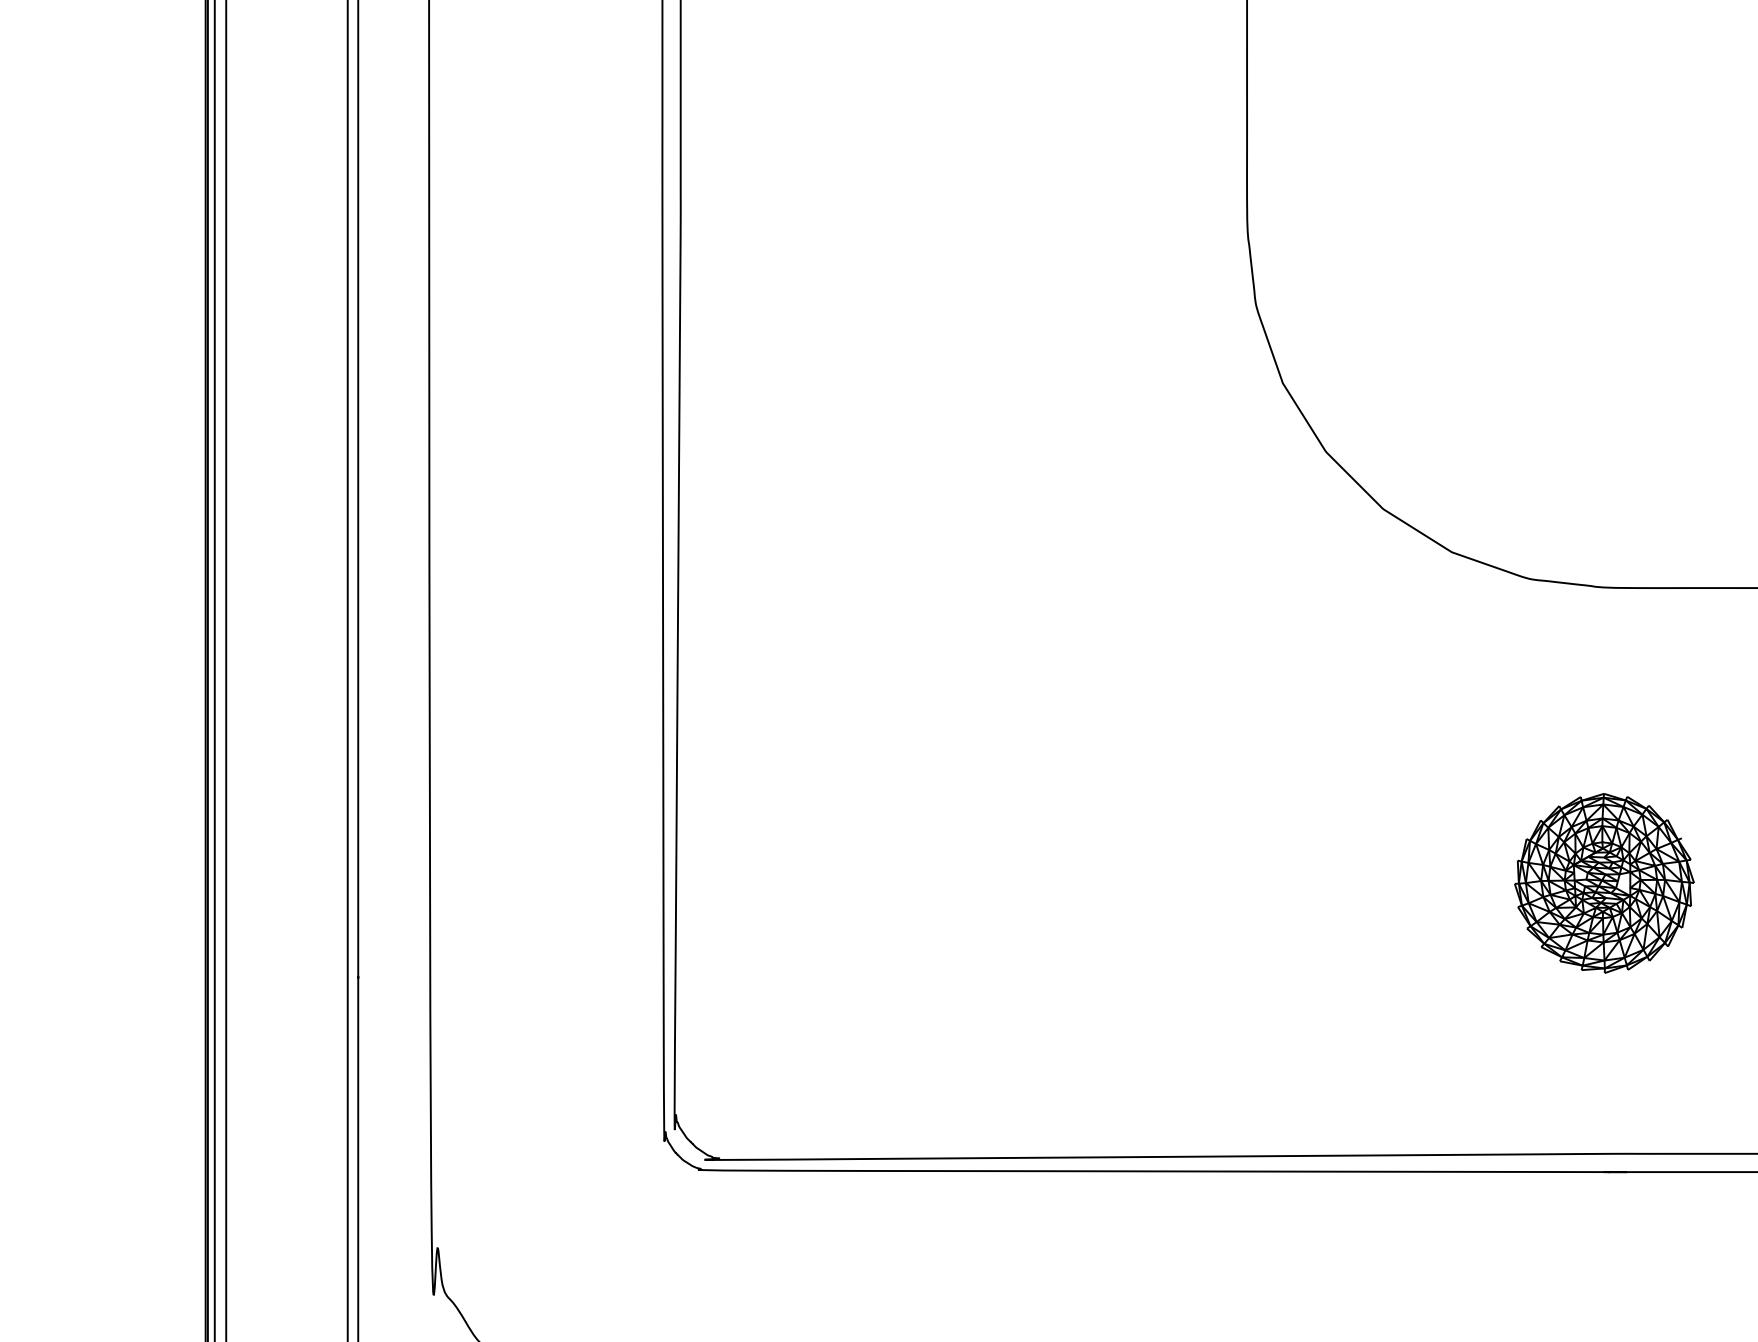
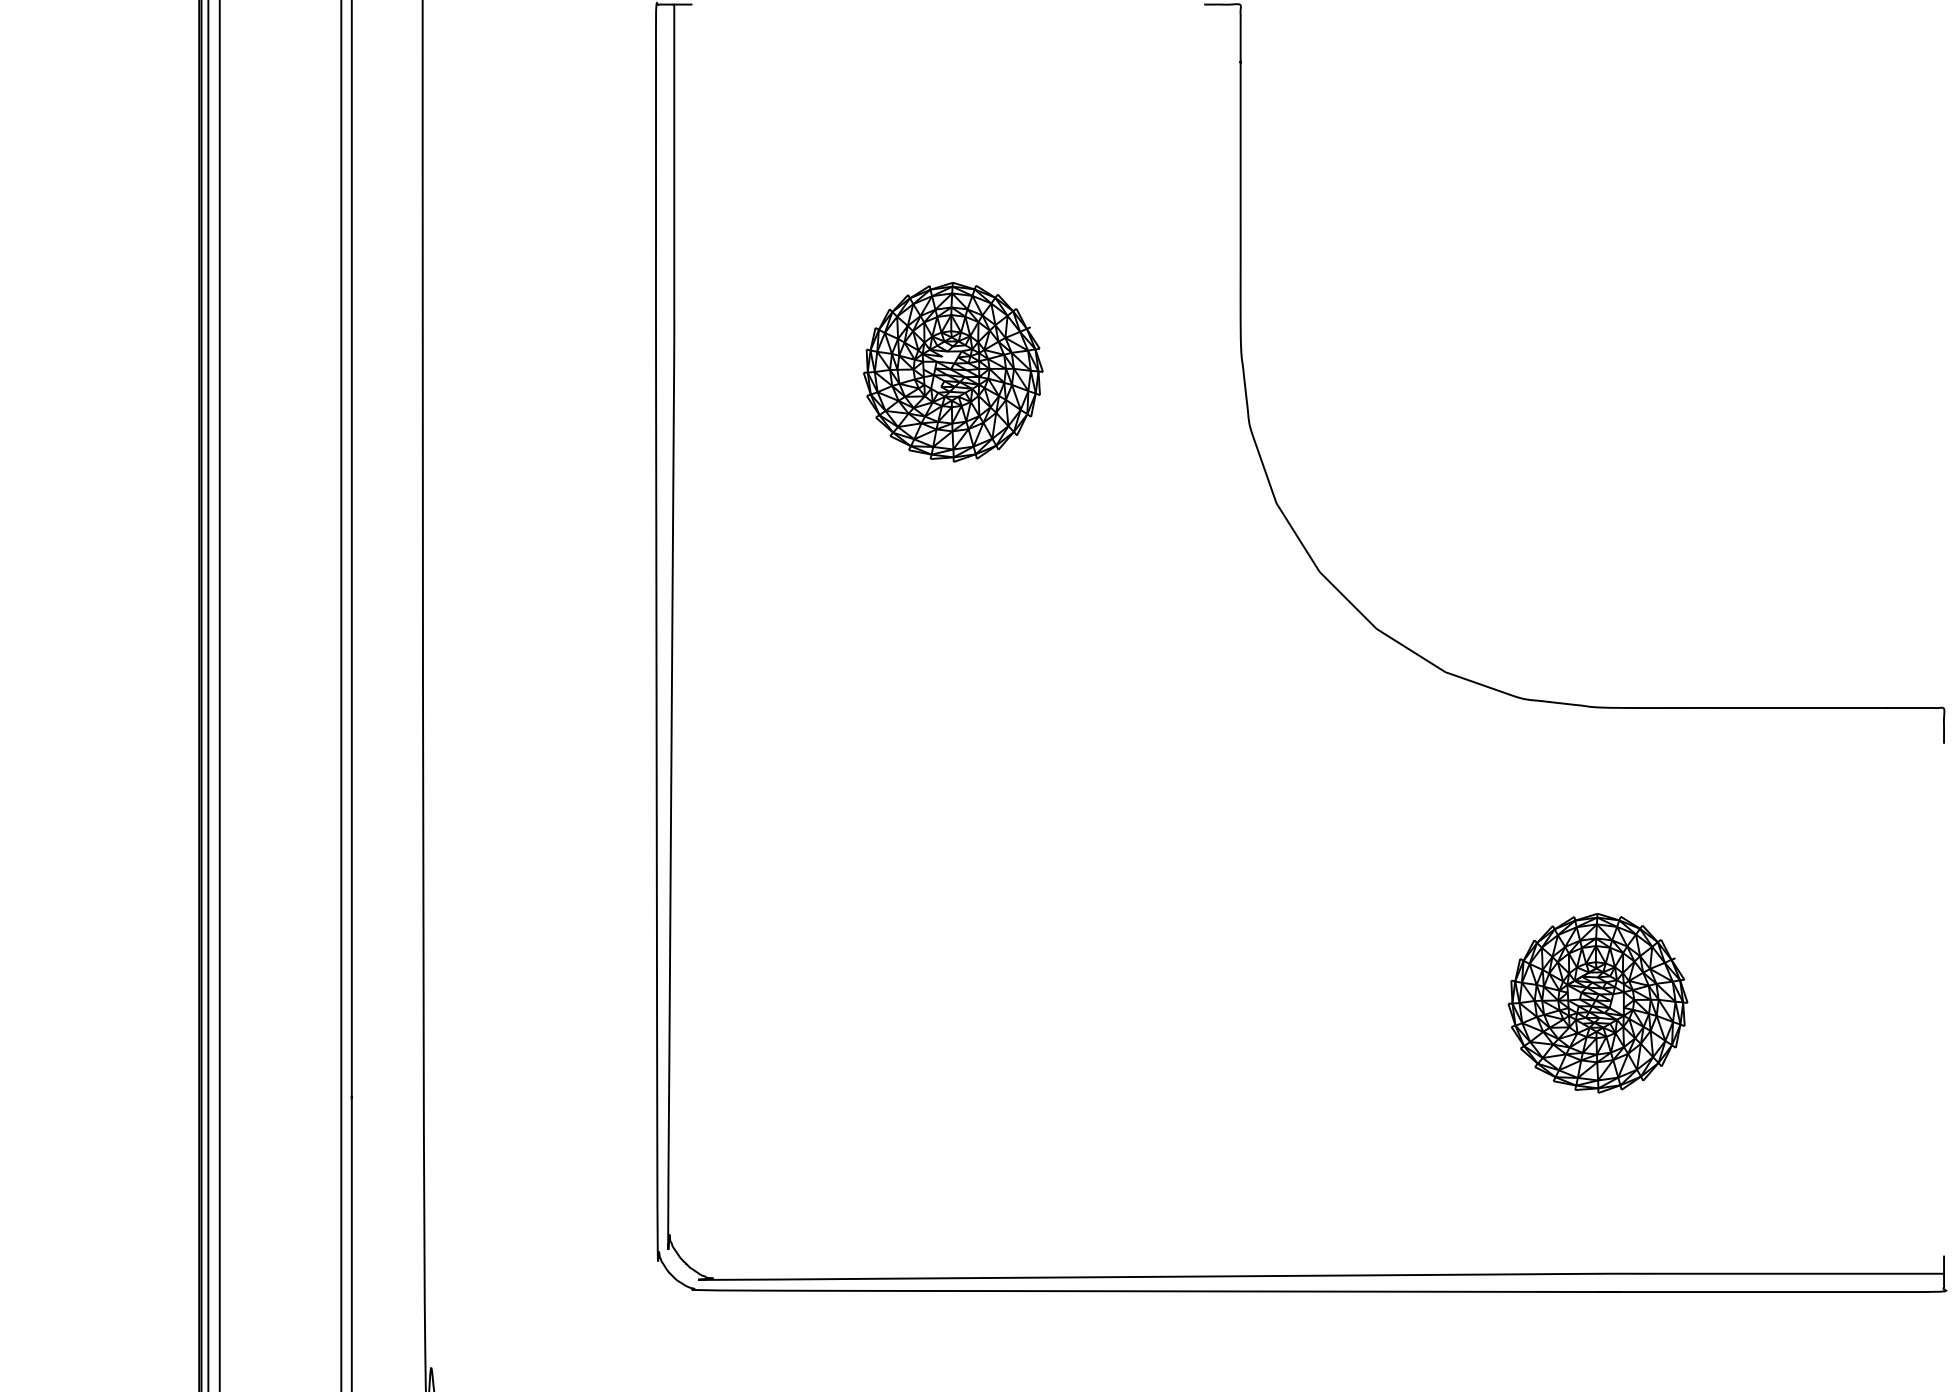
part: (959, 252) -> (953, 372), added

